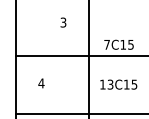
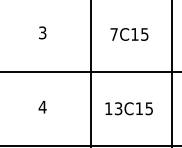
text: (63, 22) -> (42, 32), moved
text: (118, 44) -> (128, 34), moved
text: (41, 83) -> (42, 107), moved

